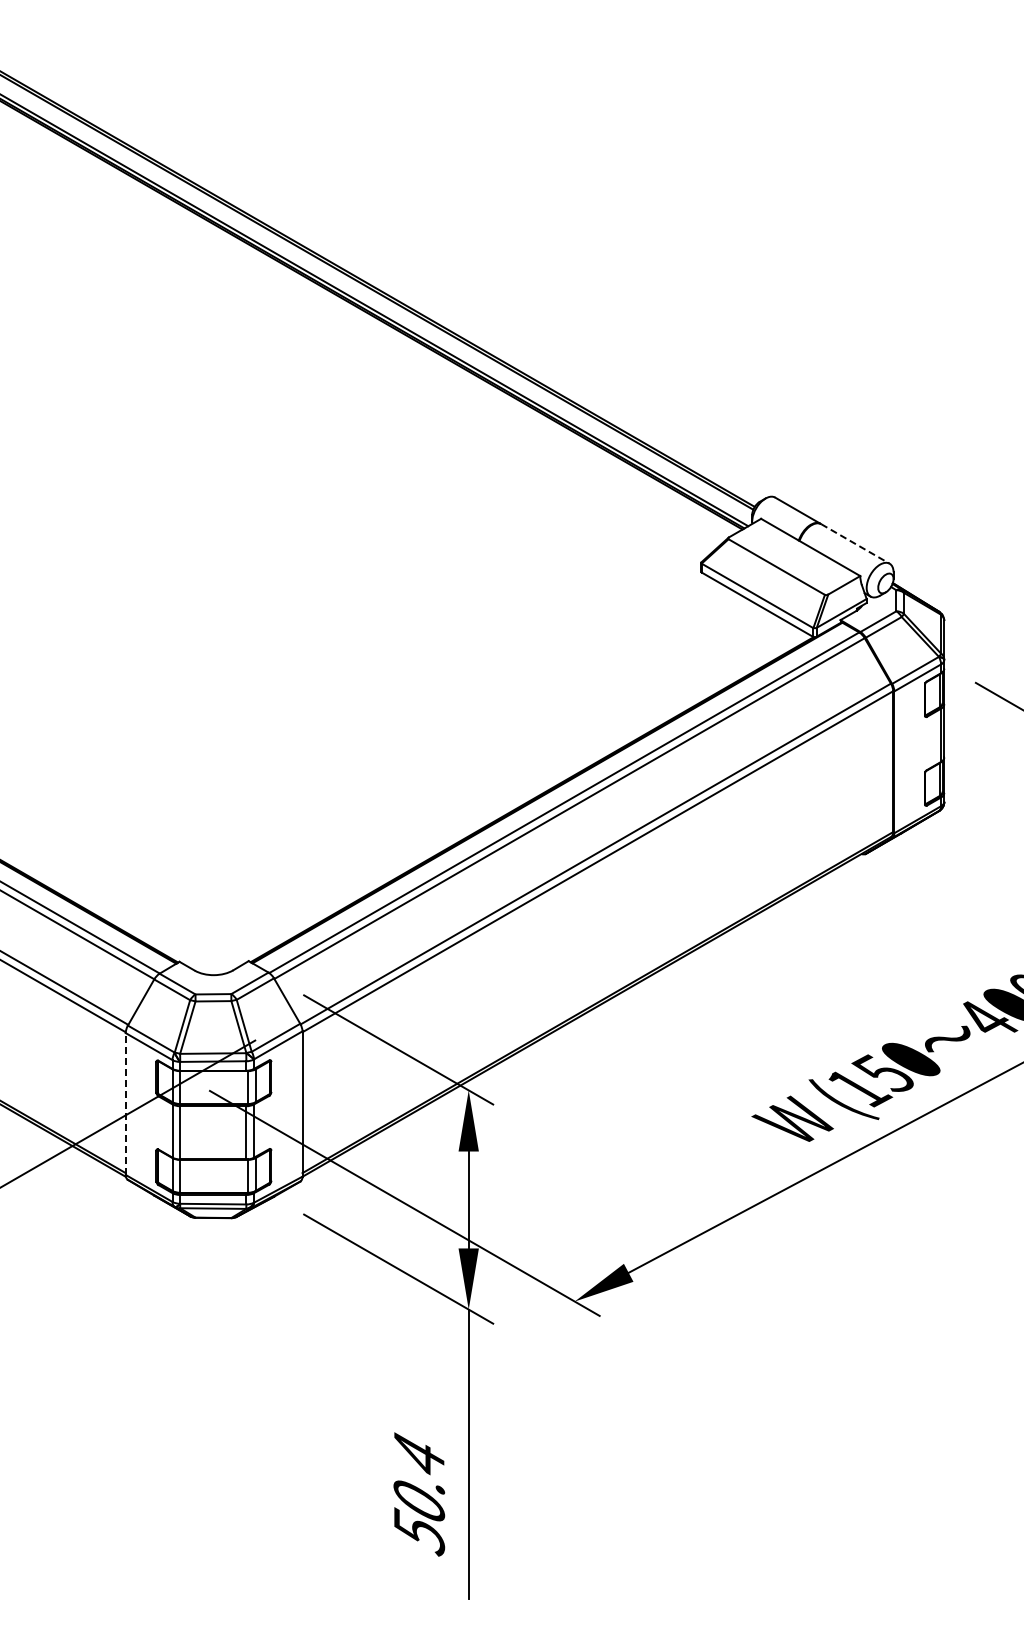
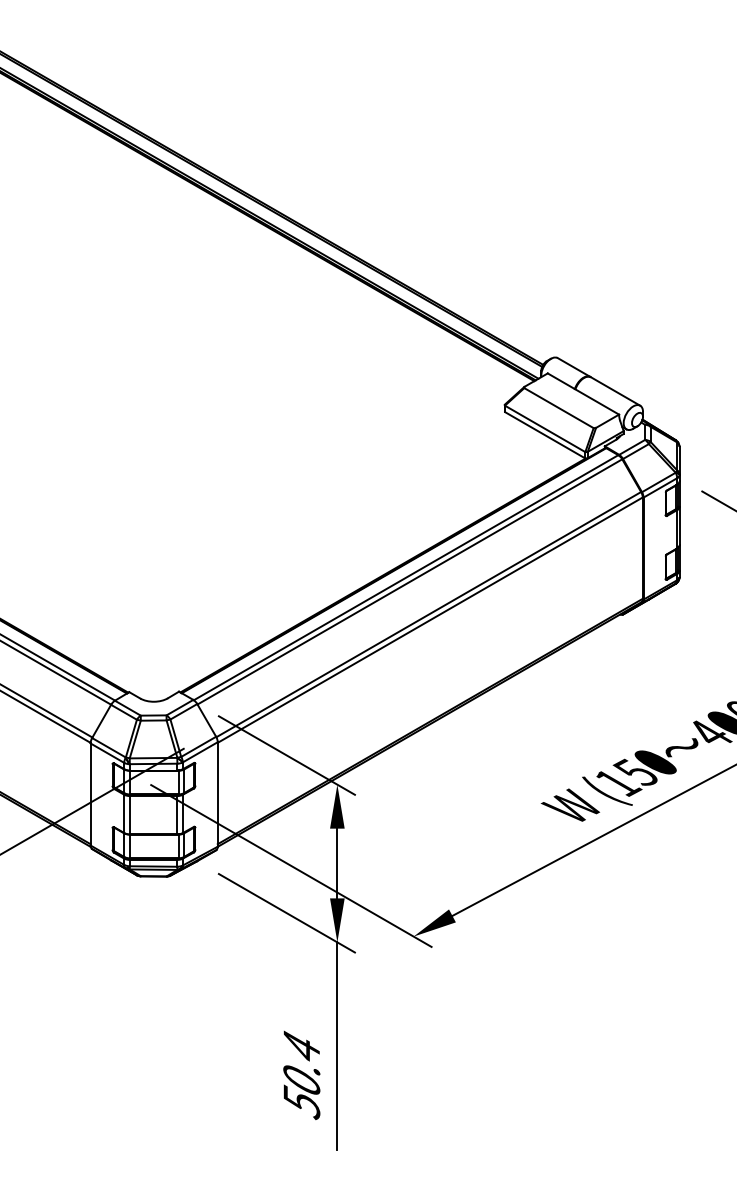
line: (855, 544) -> (615, 391), dashed -> solid
line: (125, 1104) -> (90, 794), dashed -> solid

